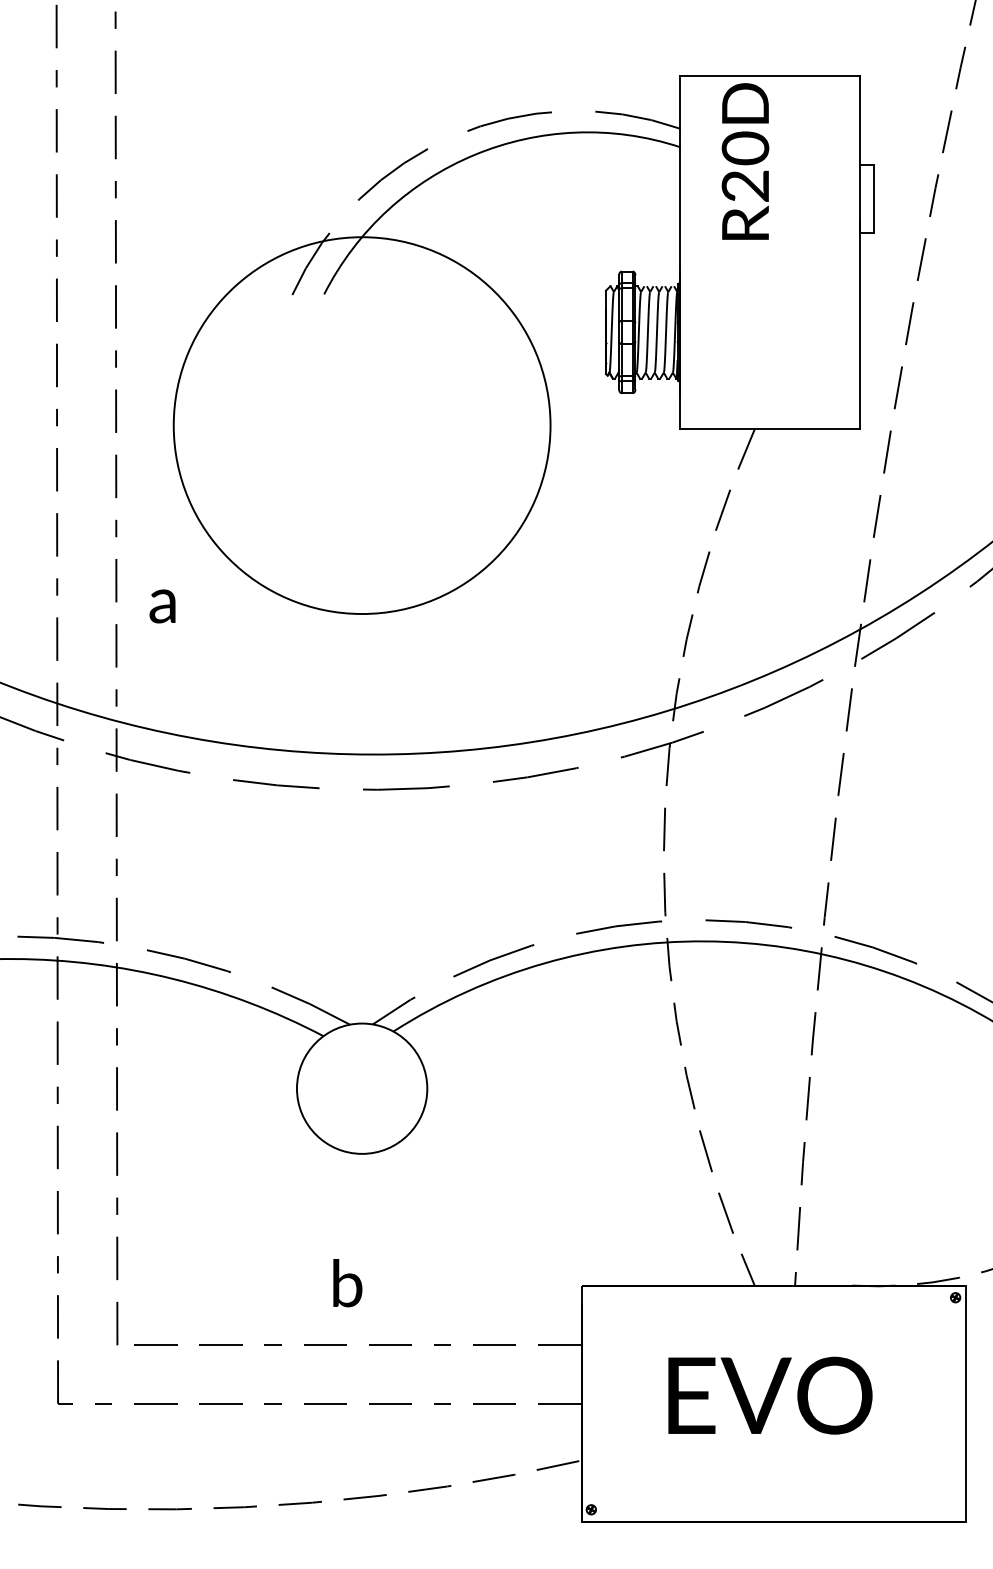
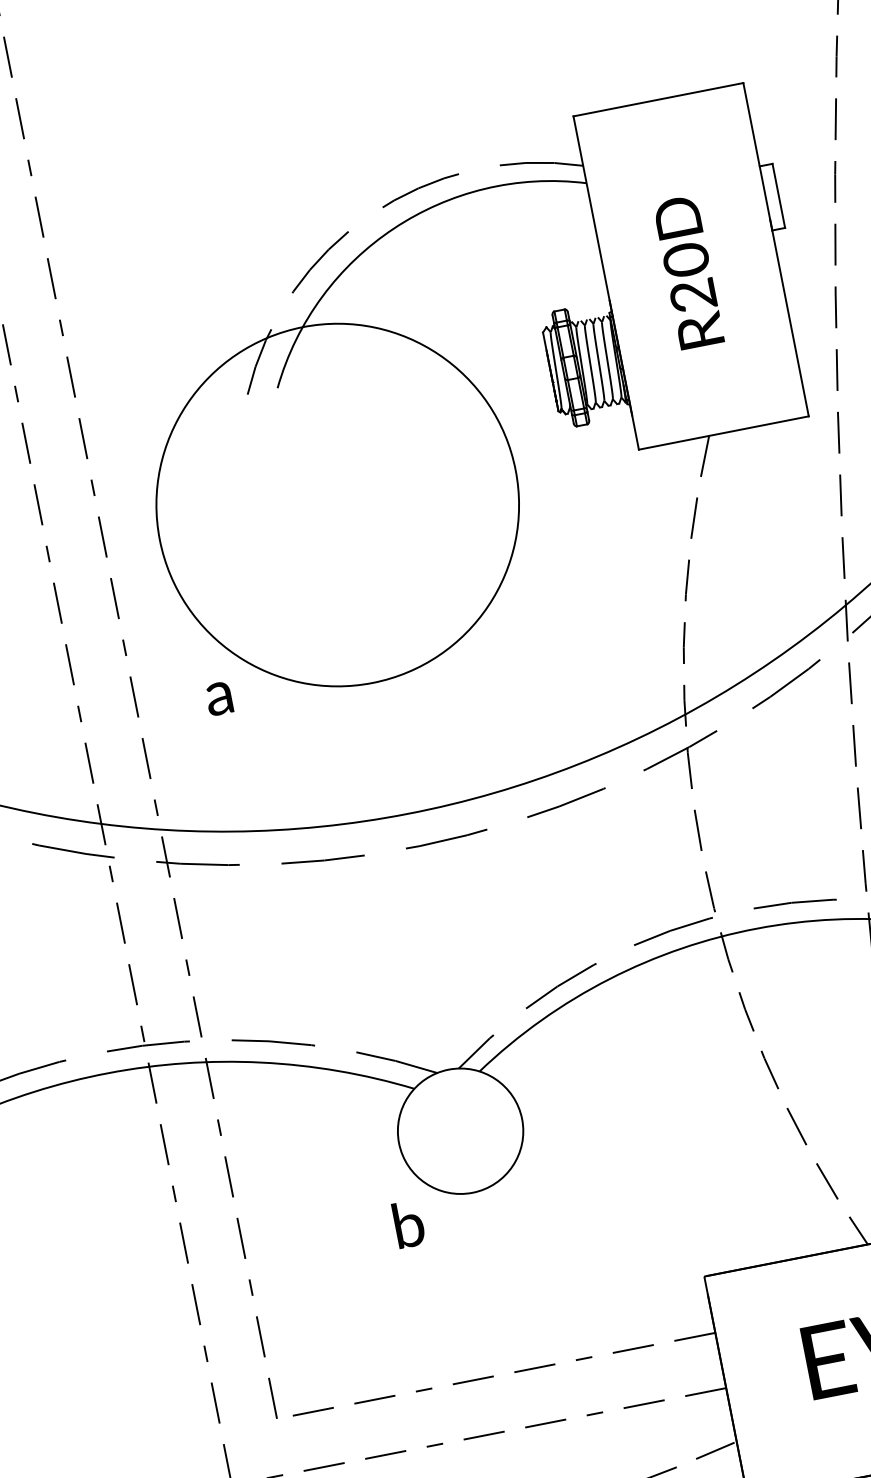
text: (745, 161) -> (688, 272), moved
text: (162, 606) -> (219, 698), moved
text: (347, 1283) -> (408, 1224), moved

